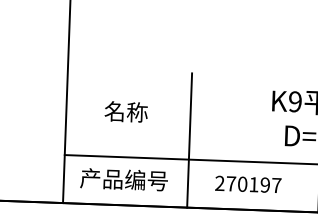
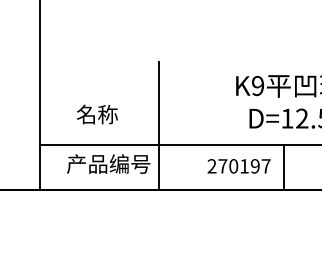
text: (126, 111) -> (97, 114), moved
text: (123, 179) -> (108, 163), moved
text: (247, 184) -> (238, 166), moved

